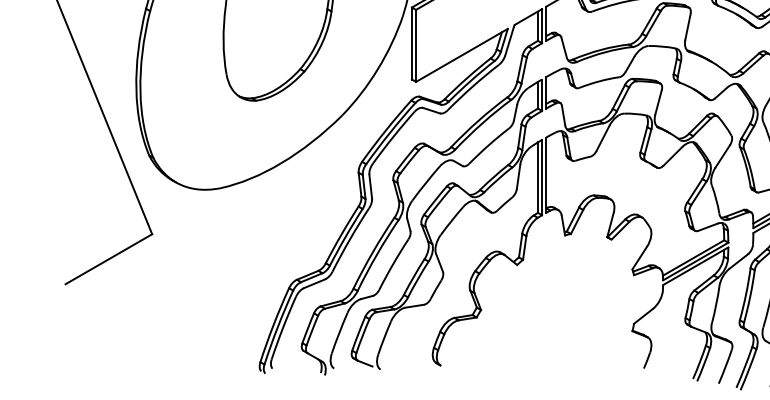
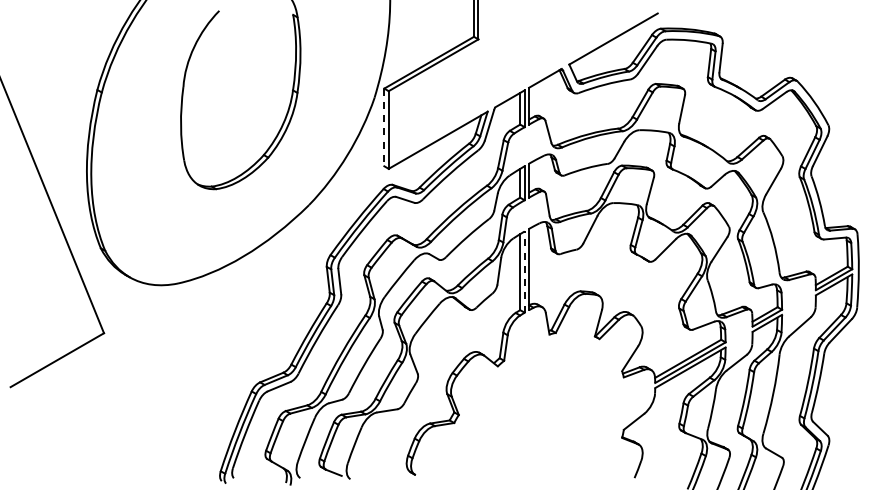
line: (412, 43) -> (384, 127), solid -> dashed
line: (541, 177) -> (524, 272), solid -> dashed

